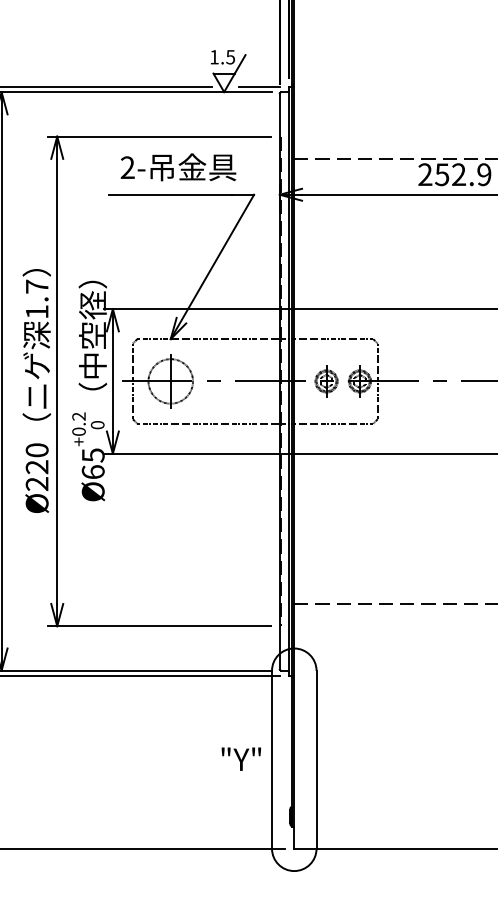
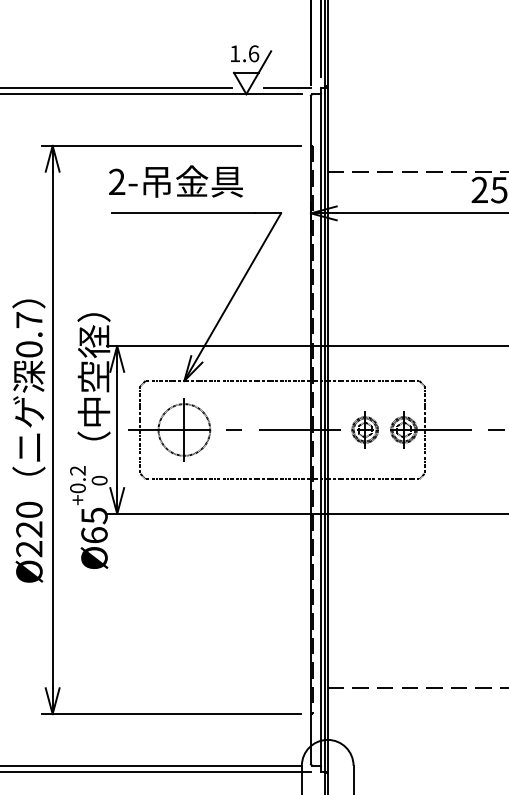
text: (230, 57) -> (253, 54), 1.5 -> 1.6
text: (178, 167) -> (175, 181), moved
text: (36, 311) -> (28, 348), 1.7 -> 0.7

